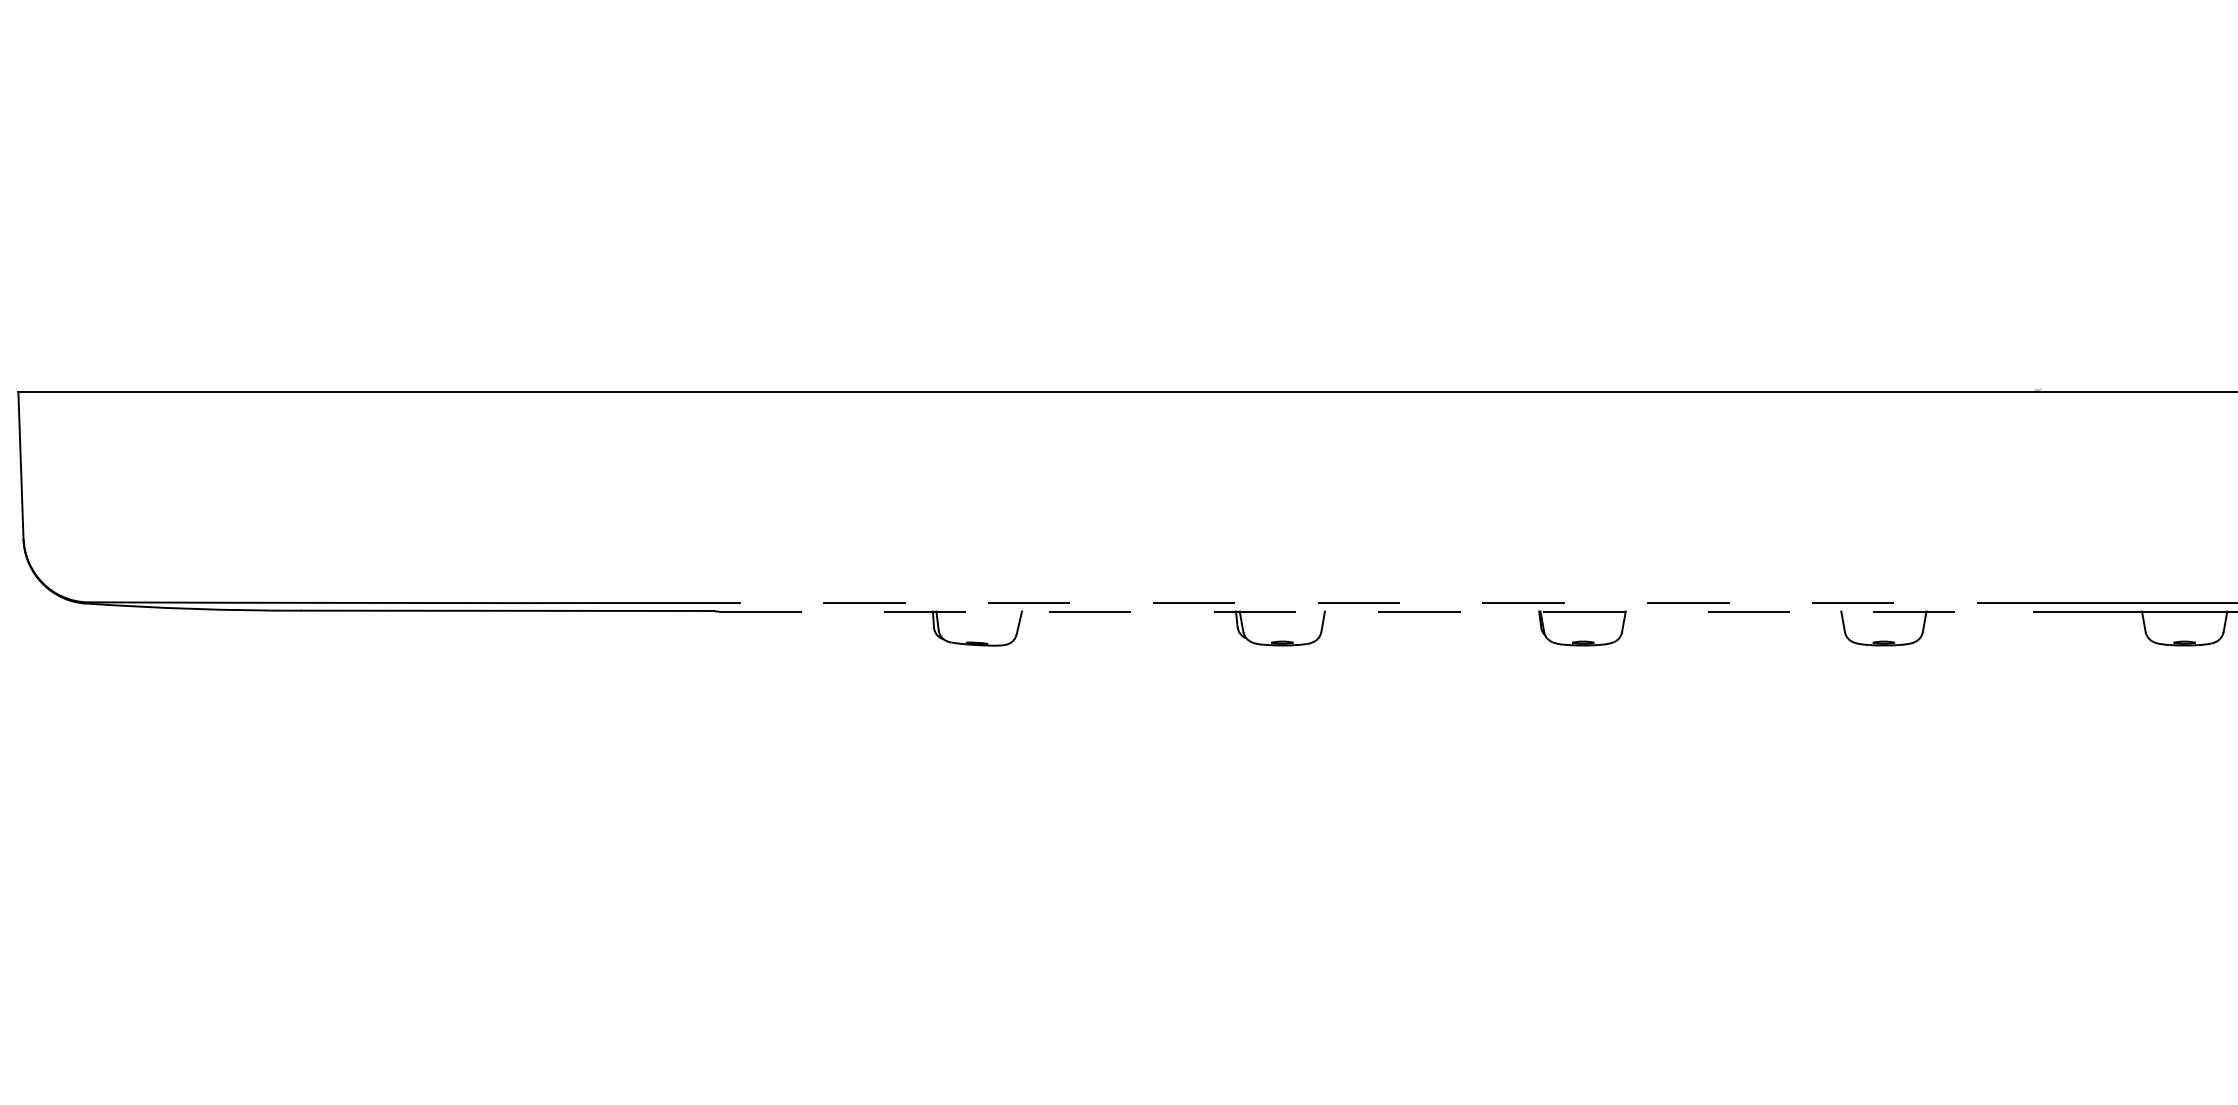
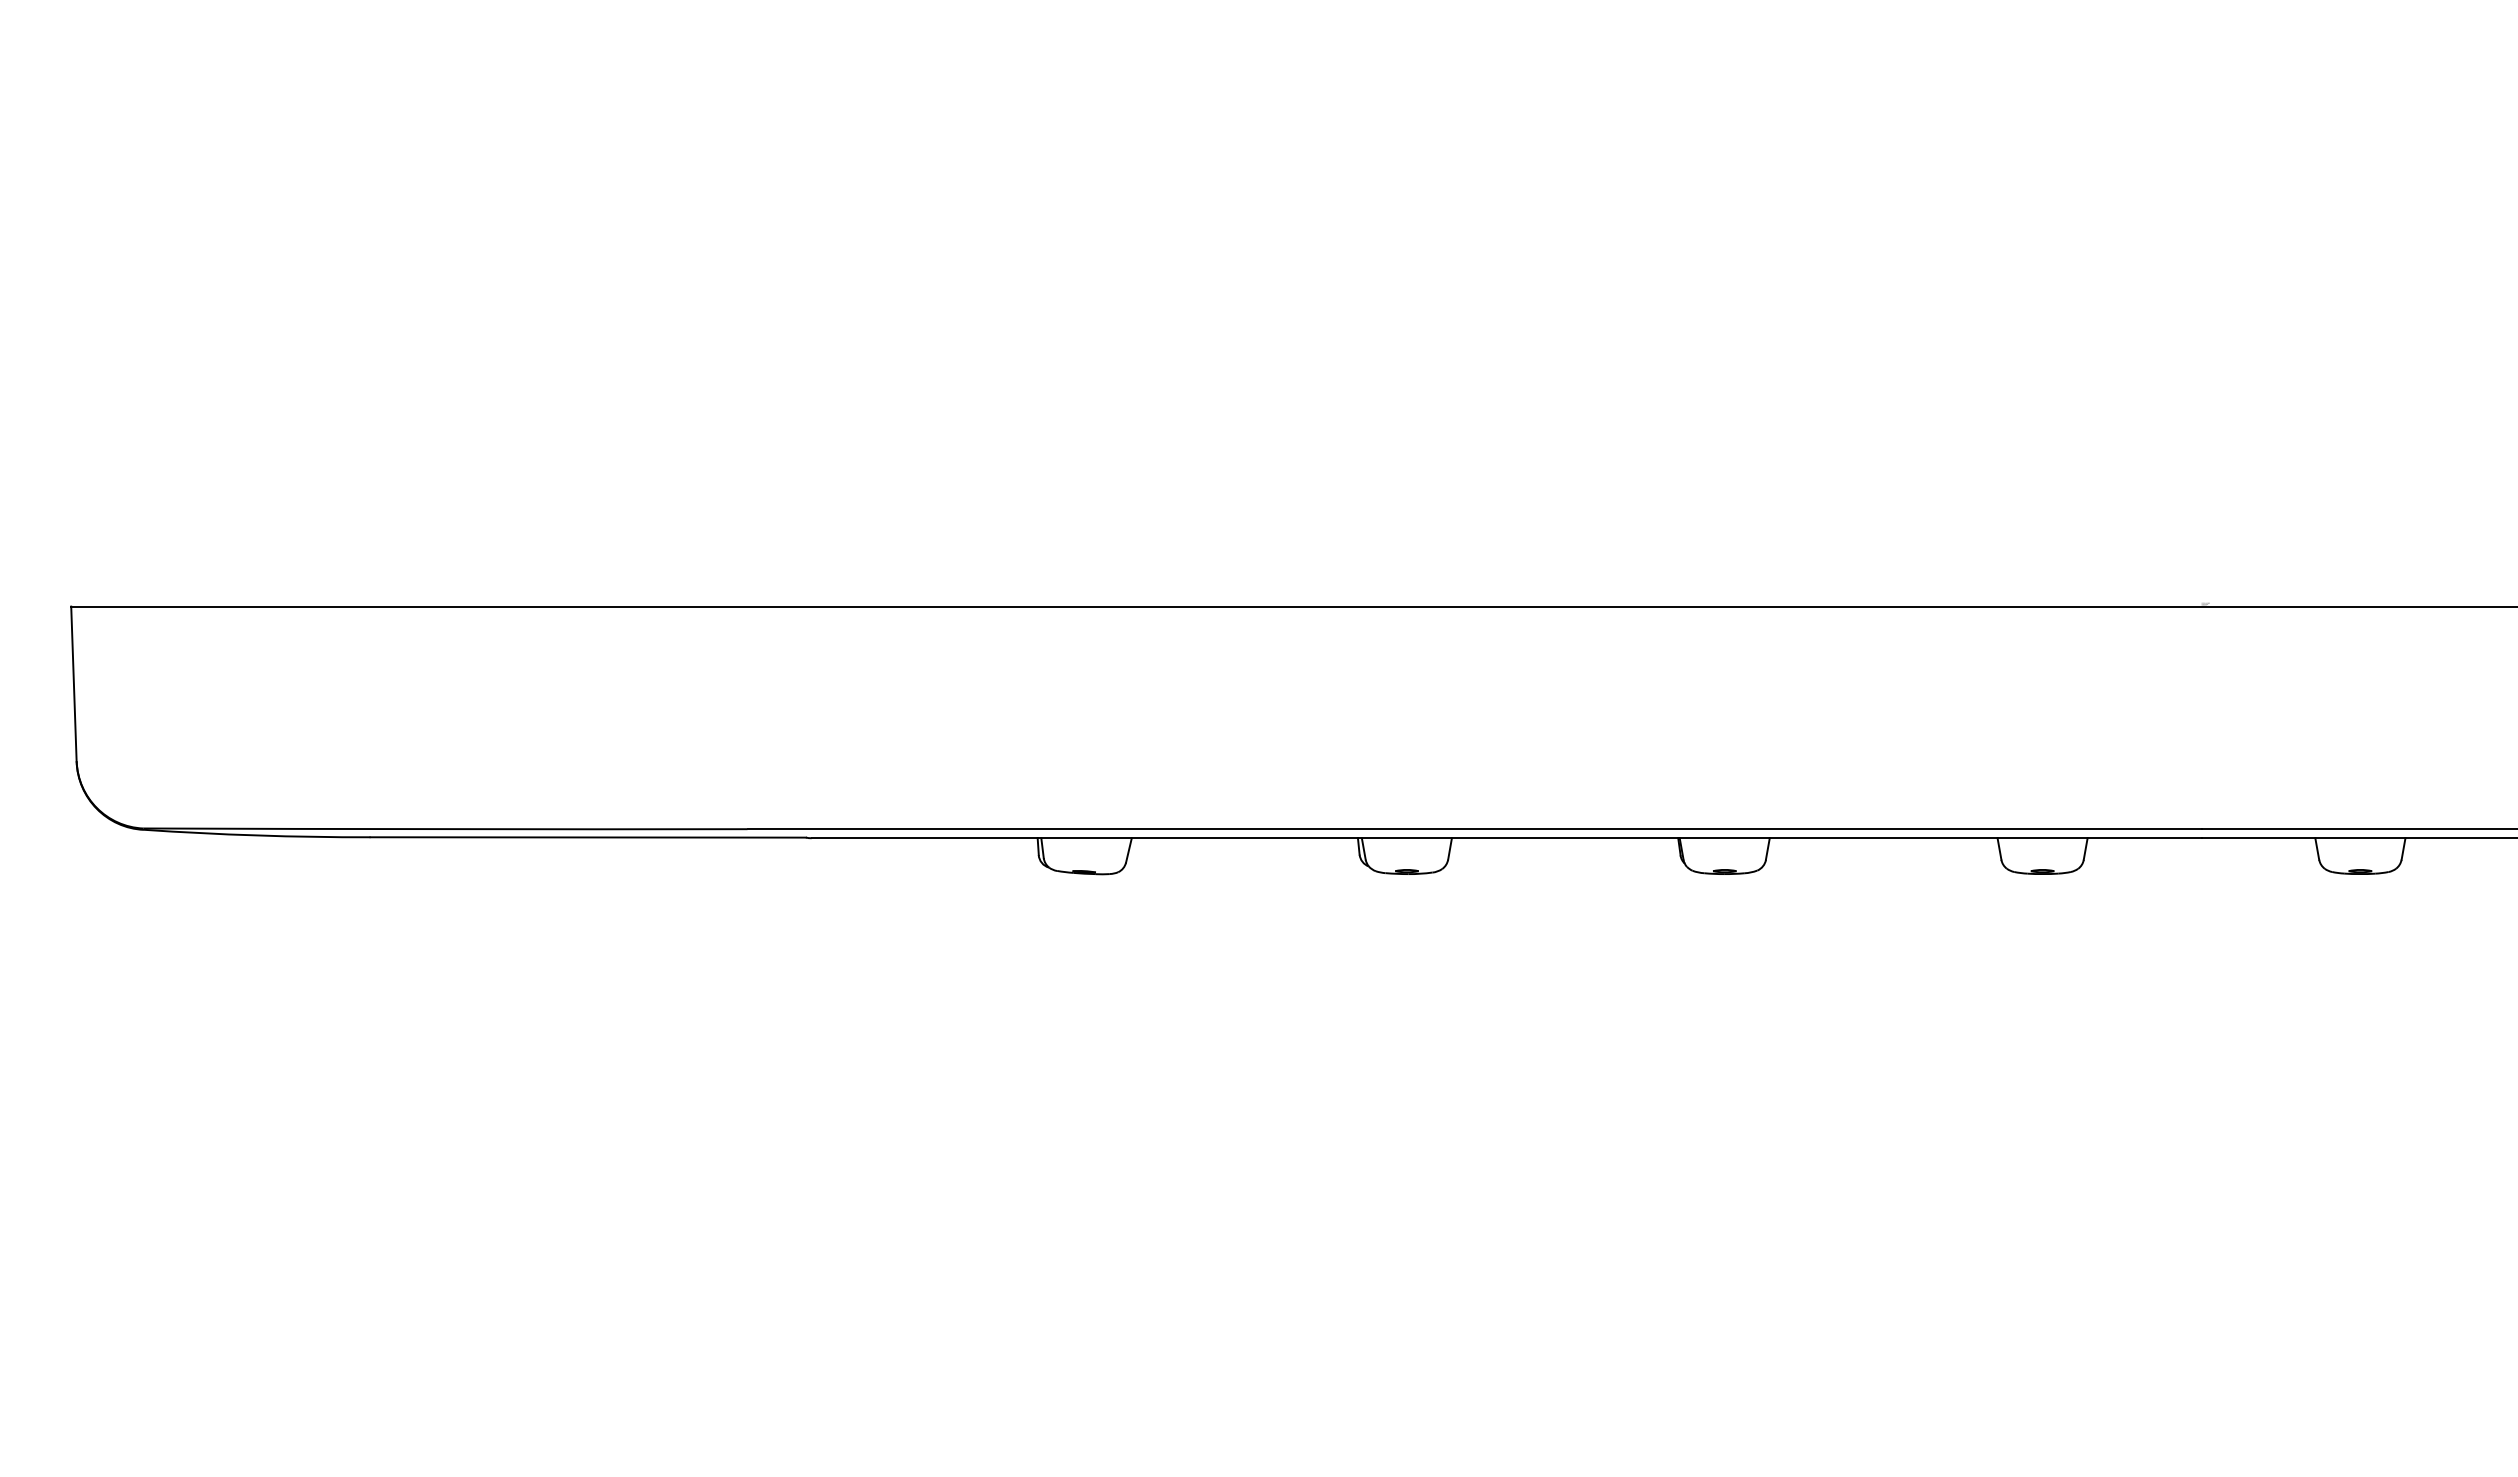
line: (1347, 603) -> (1475, 829), dashed -> solid
line: (1376, 611) -> (1506, 838), dashed -> solid

